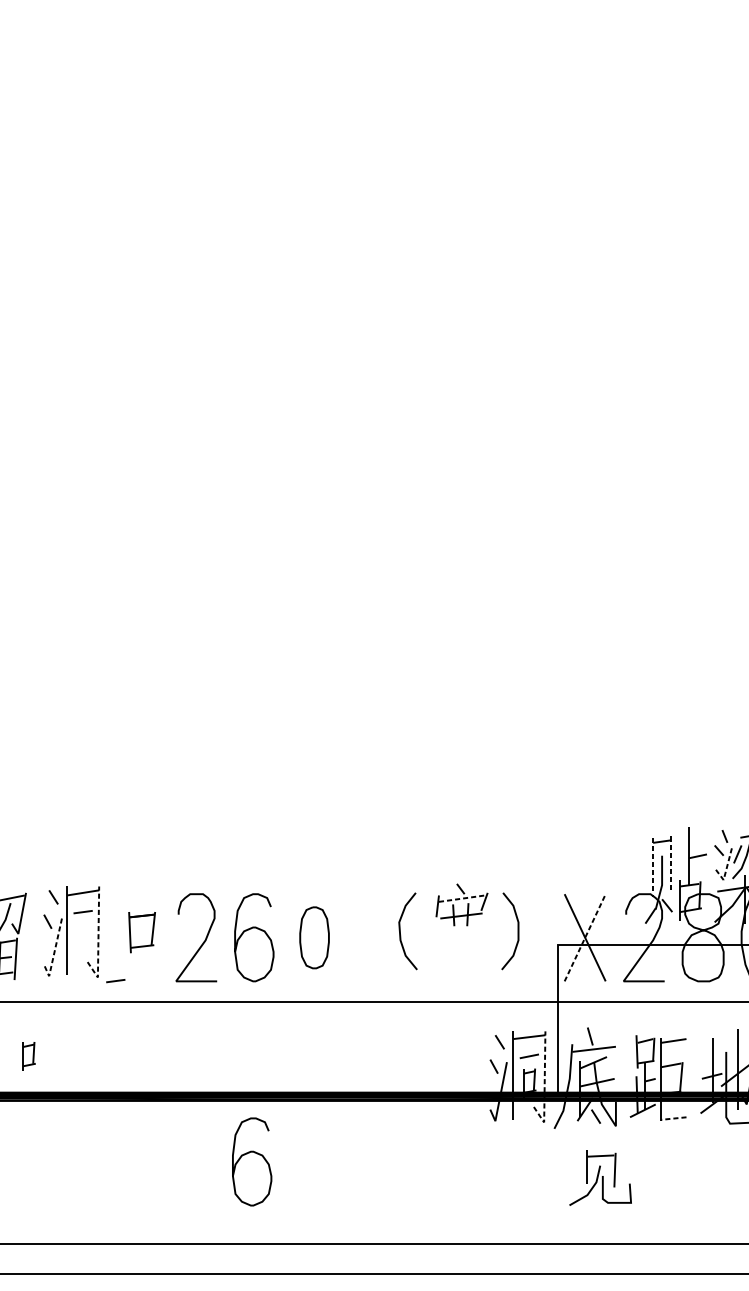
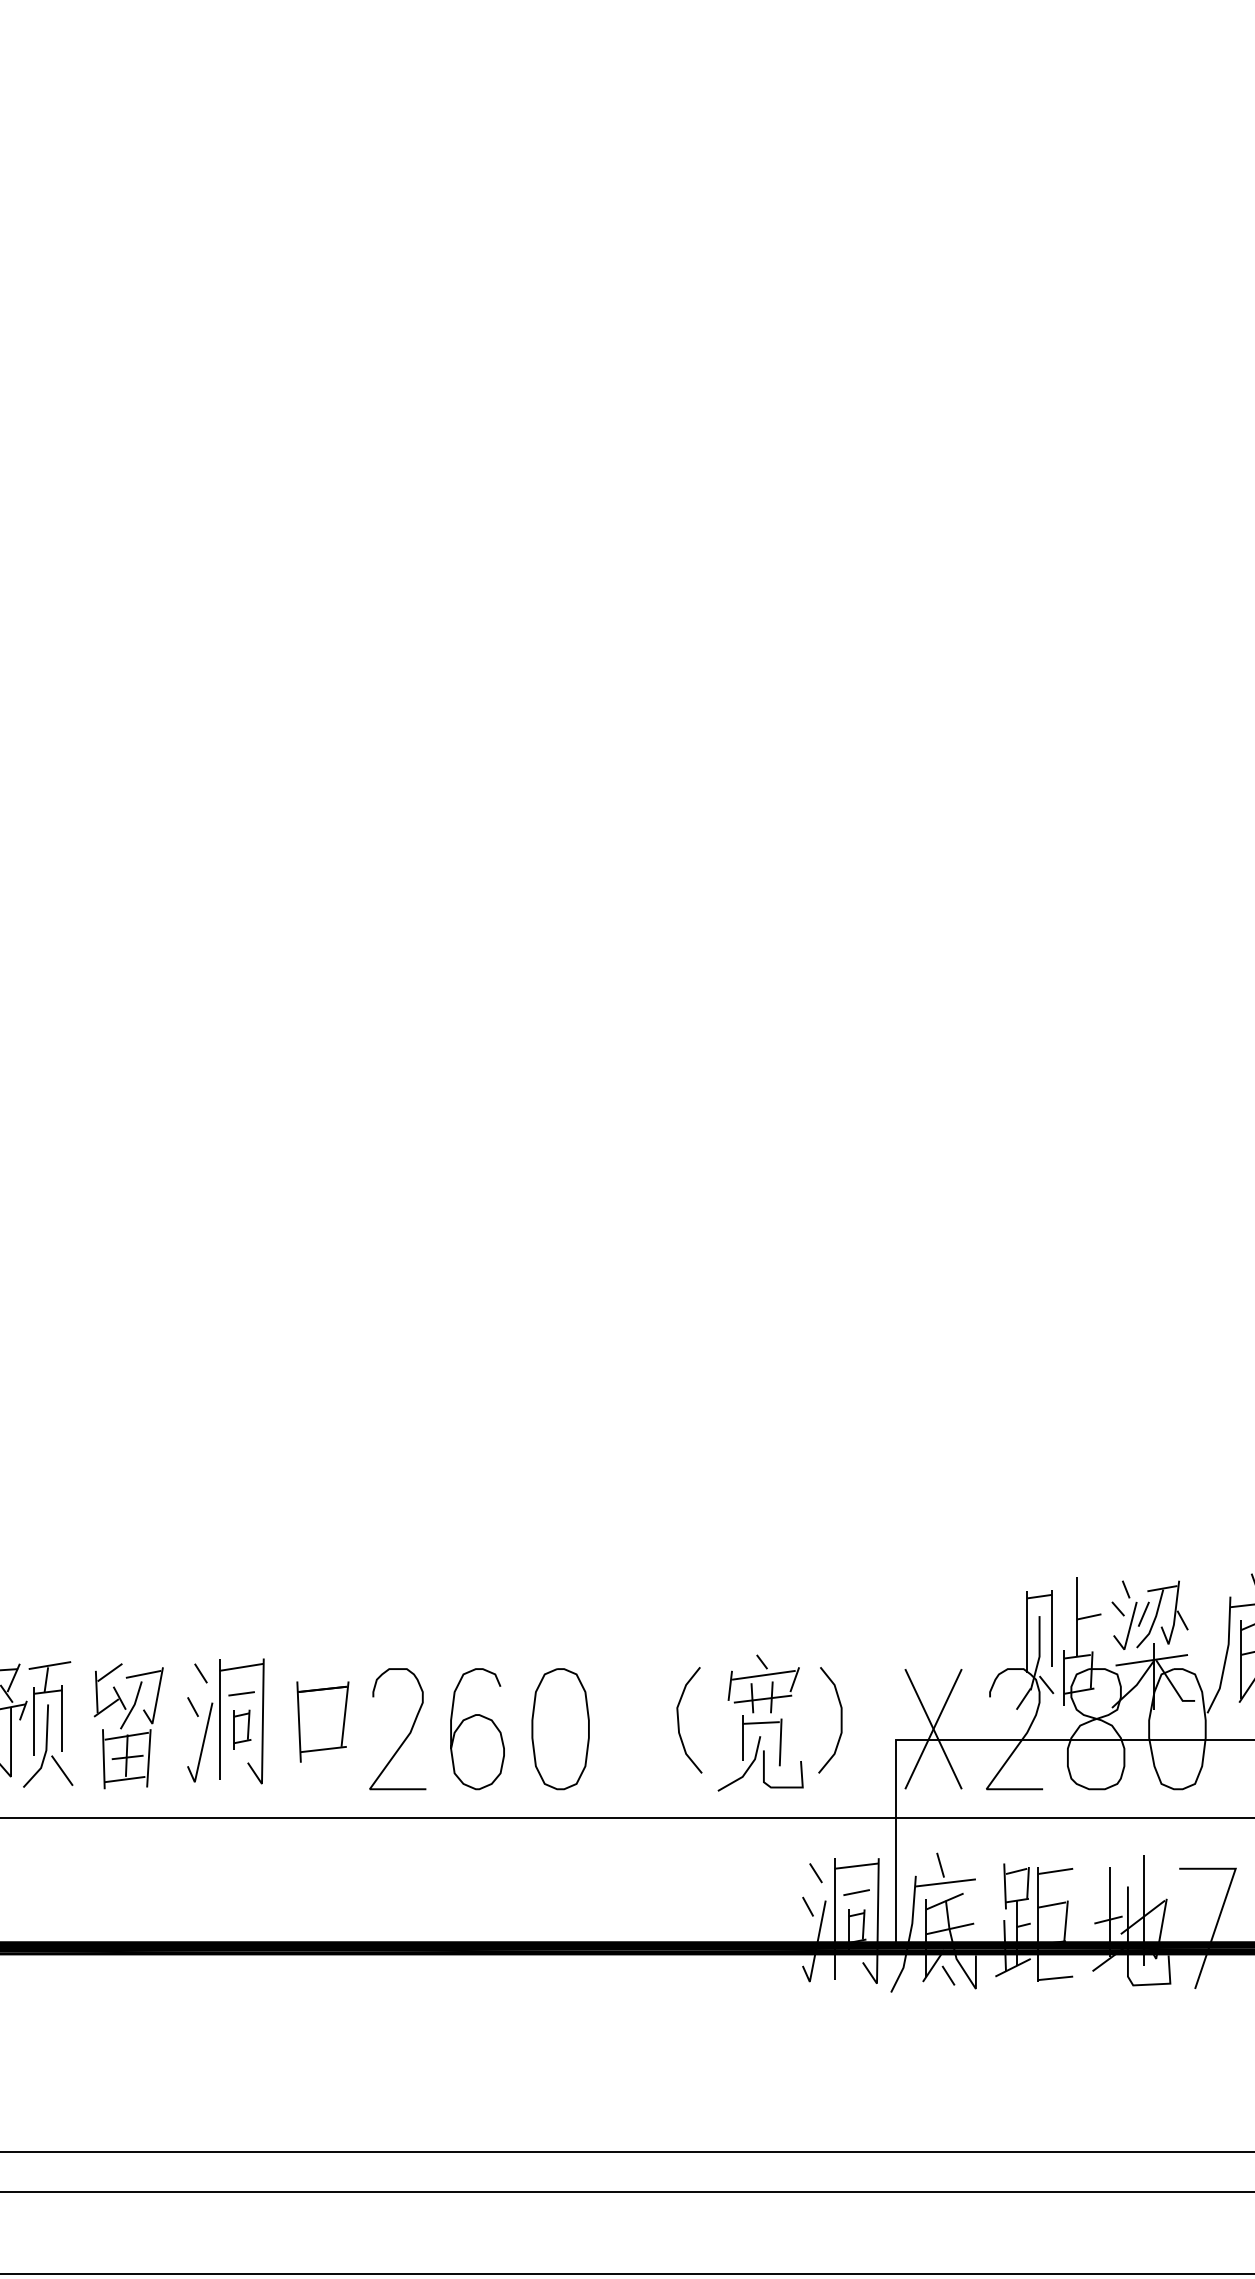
line: (670, 864) -> (1051, 1628), dashed -> solid
line: (653, 866) -> (1027, 1631), dashed -> solid
line: (726, 869) -> (1128, 1634), dashed -> solid
line: (462, 898) -> (764, 1675), dashed -> solid
part: (141, 932) -> (322, 1721), size x1.43
line: (585, 937) -> (933, 1728), dashed -> solid
part: (314, 938) -> (560, 1729), size x1.43
line: (98, 941) -> (262, 1734), dashed -> solid
line: (54, 954) -> (201, 1752), dashed -> solid
line: (115, 980) -> (286, 1788), removed
part: (29, 1056) -> (242, 1729), moved
line: (544, 1086) -> (877, 1933), dashed -> solid
line: (673, 1118) -> (1055, 1978), dashed -> solid
curve: (248, 1153) -> (469, 2026), removed
part: (600, 1178) -> (760, 1753), moved

